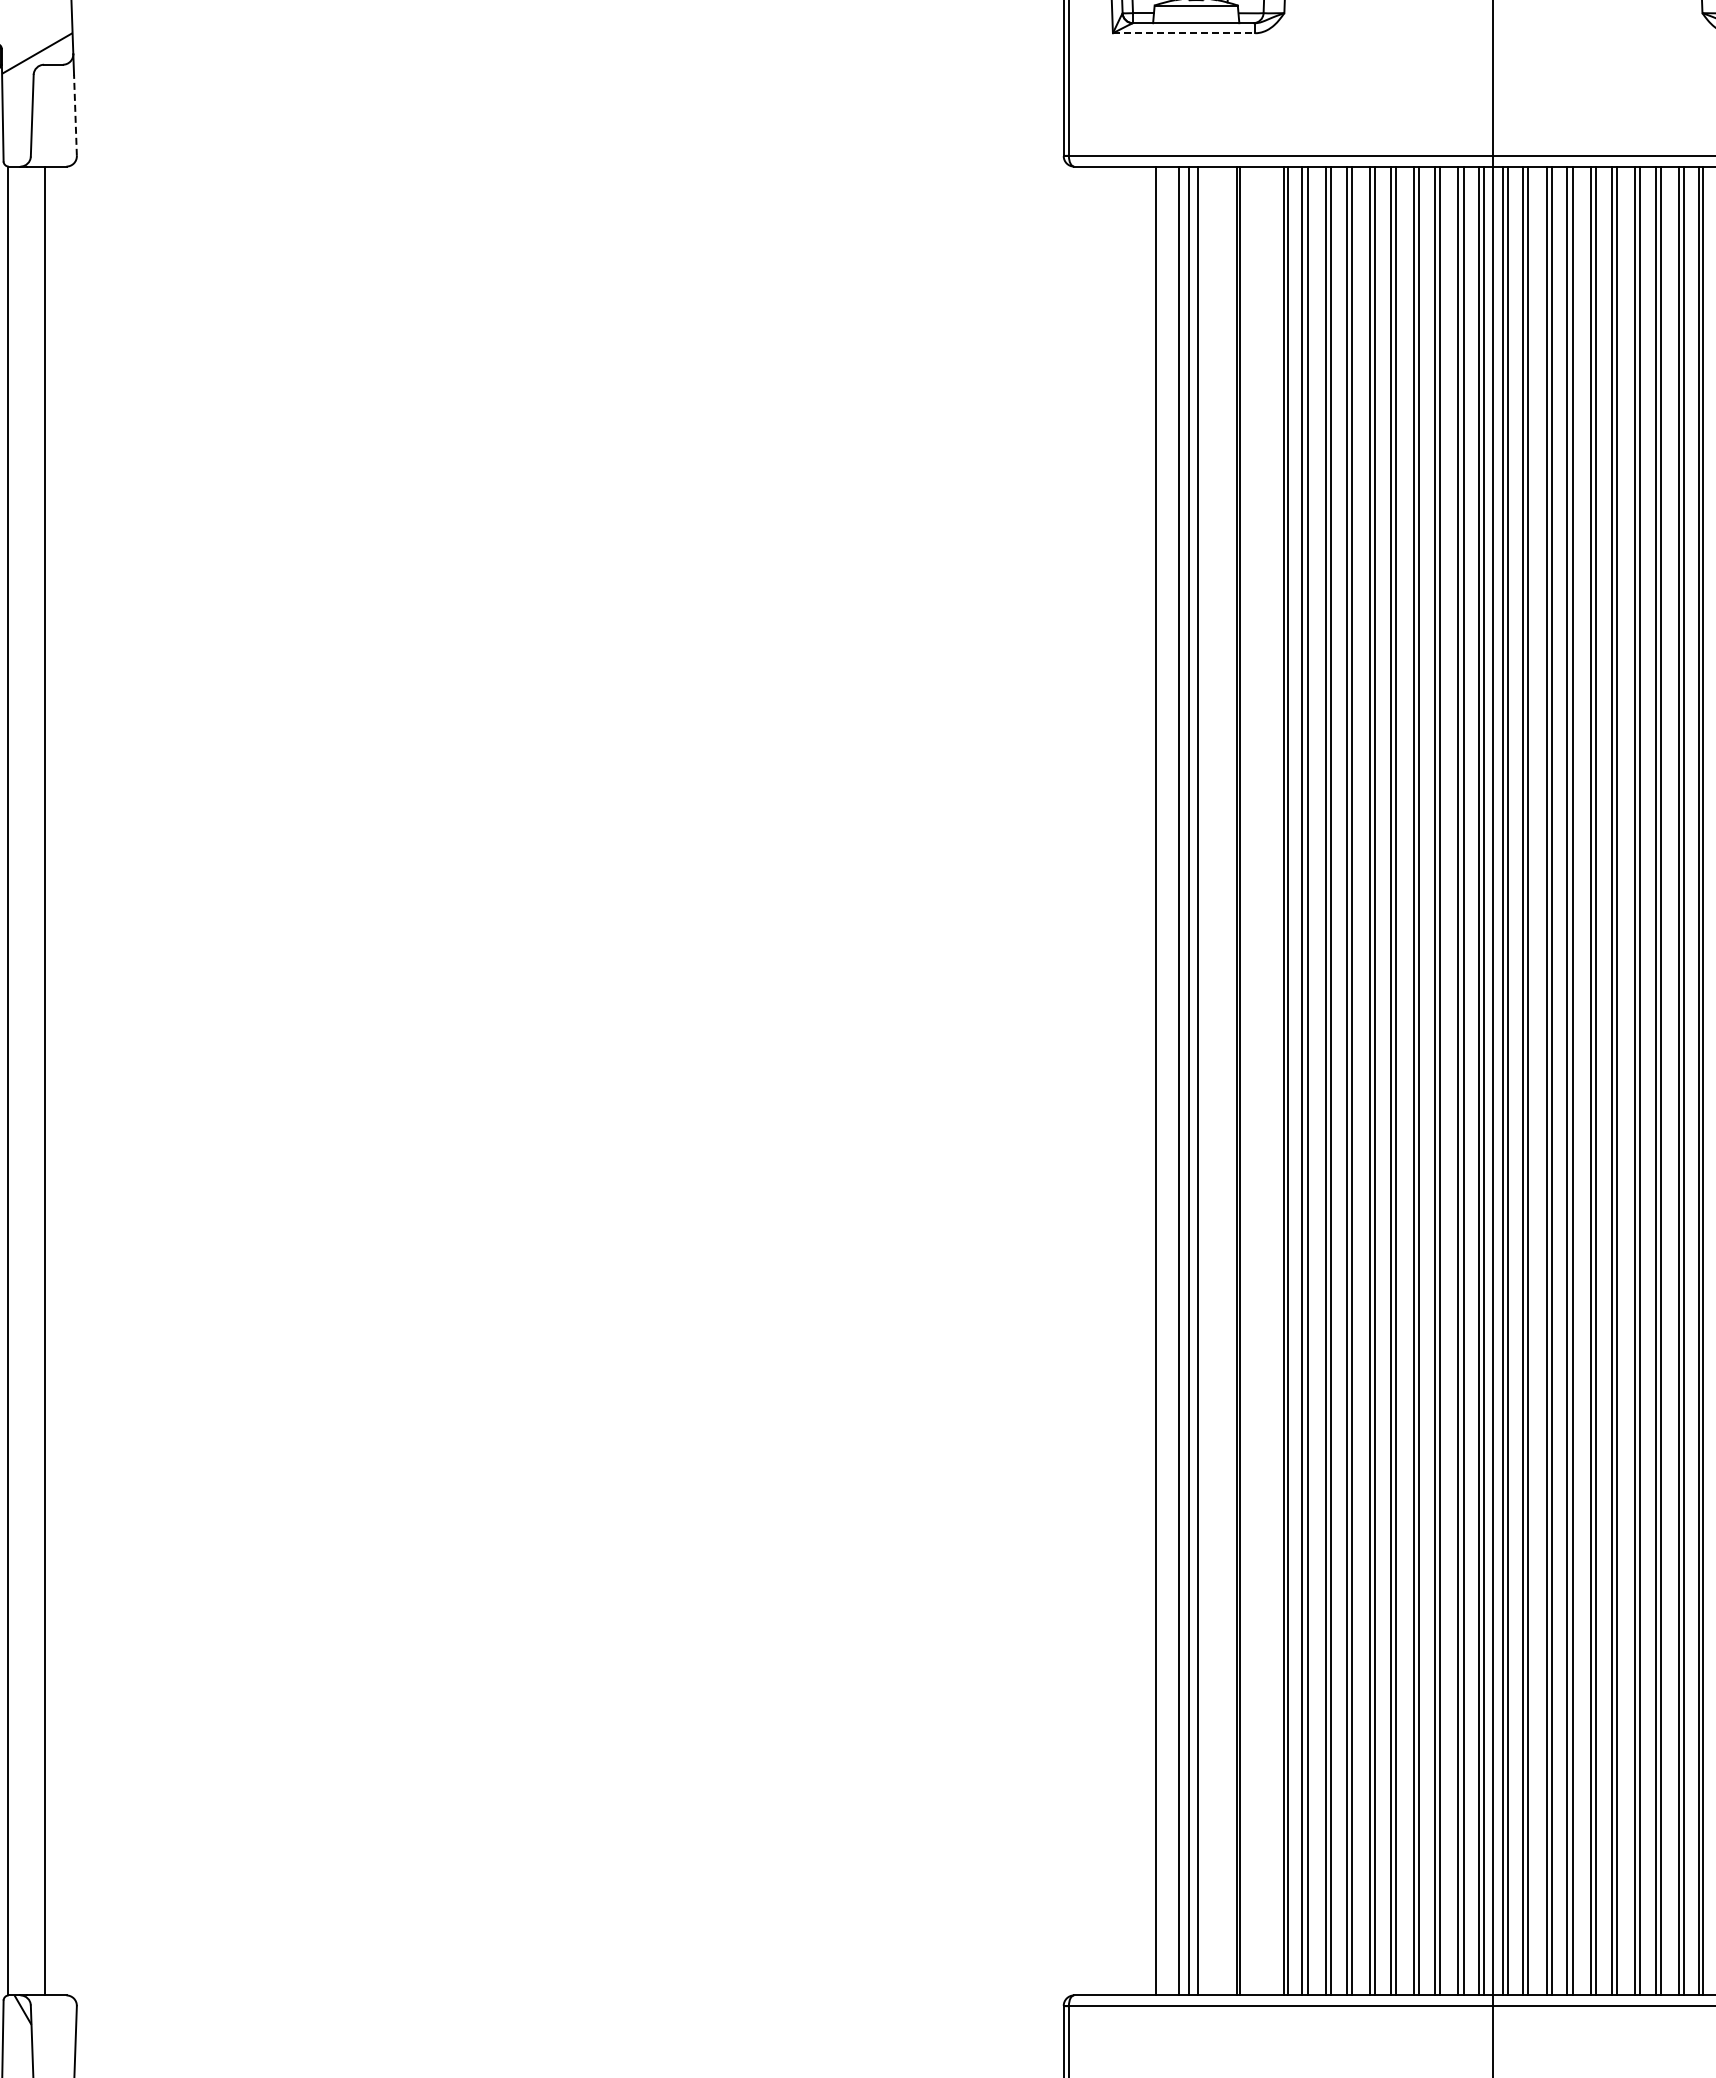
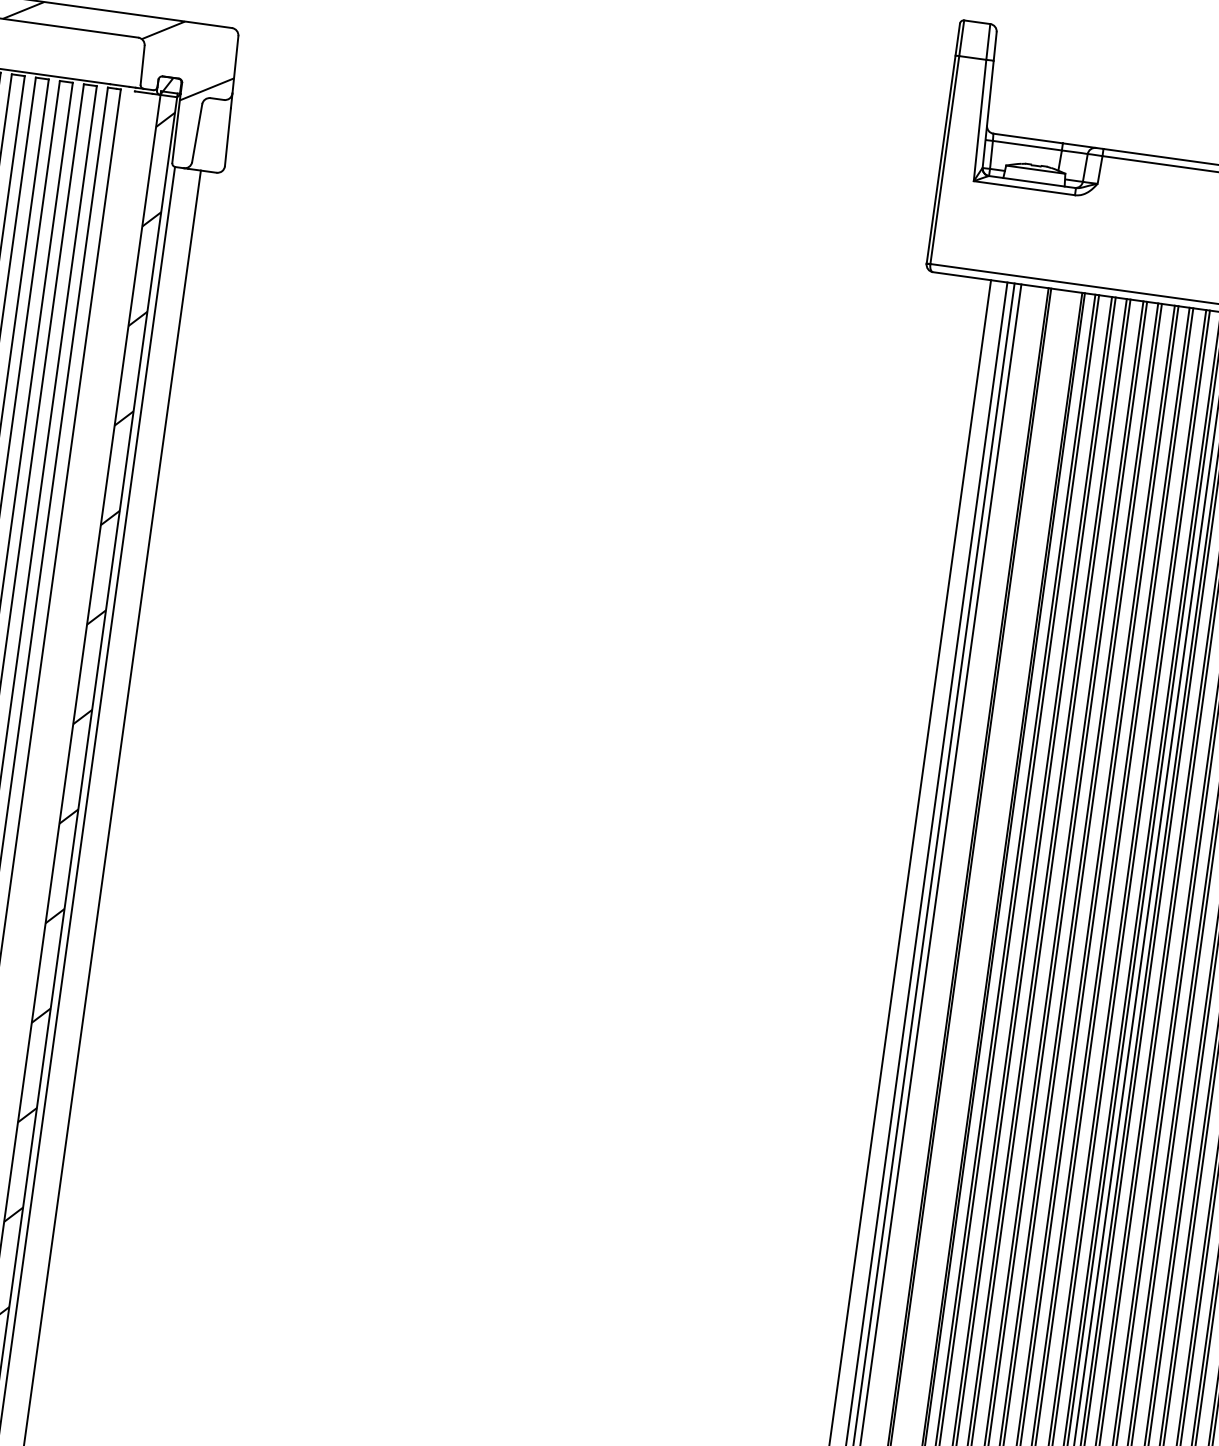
line: (1184, 33) -> (1024, 188), dashed -> solid
line: (75, 115) -> (227, 137), dashed -> solid

